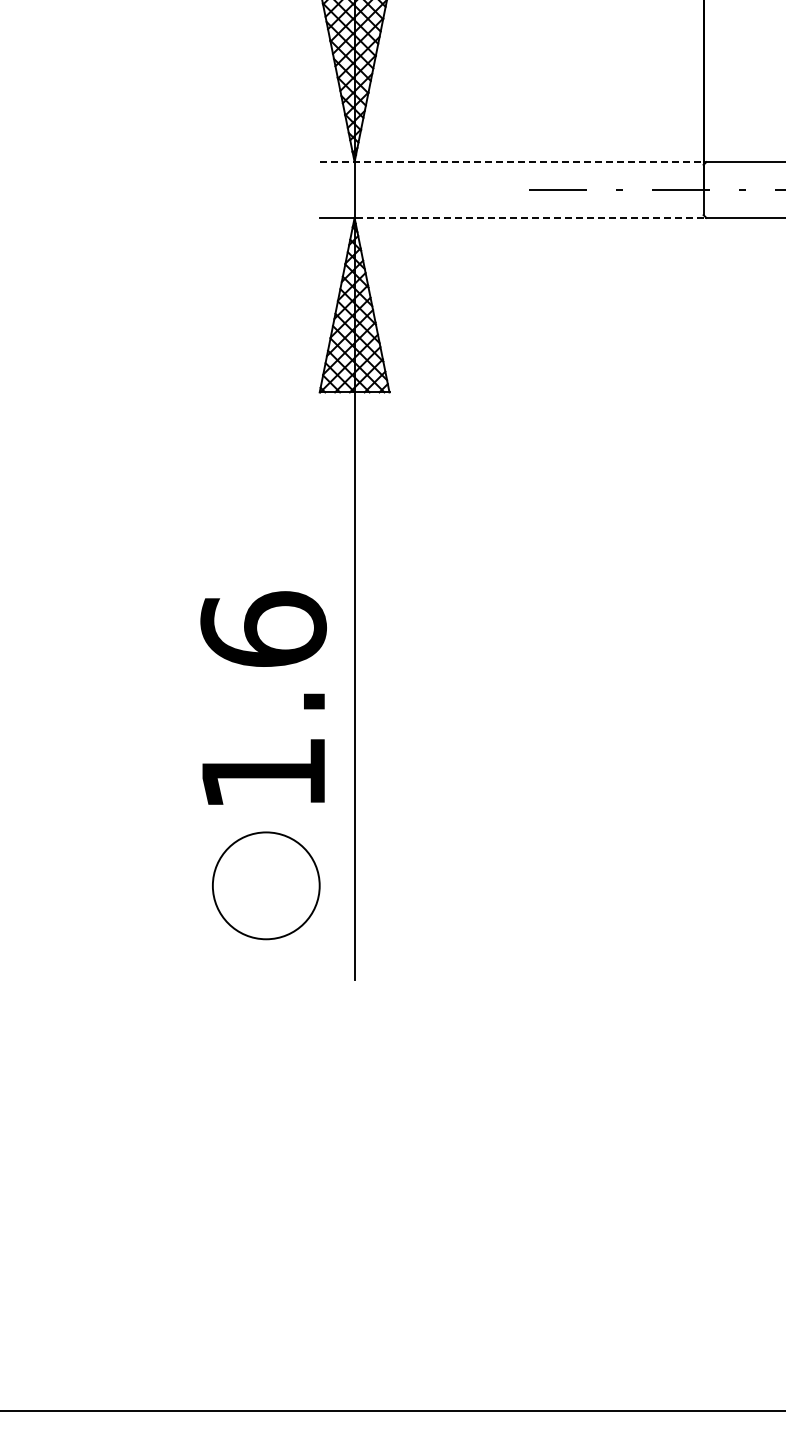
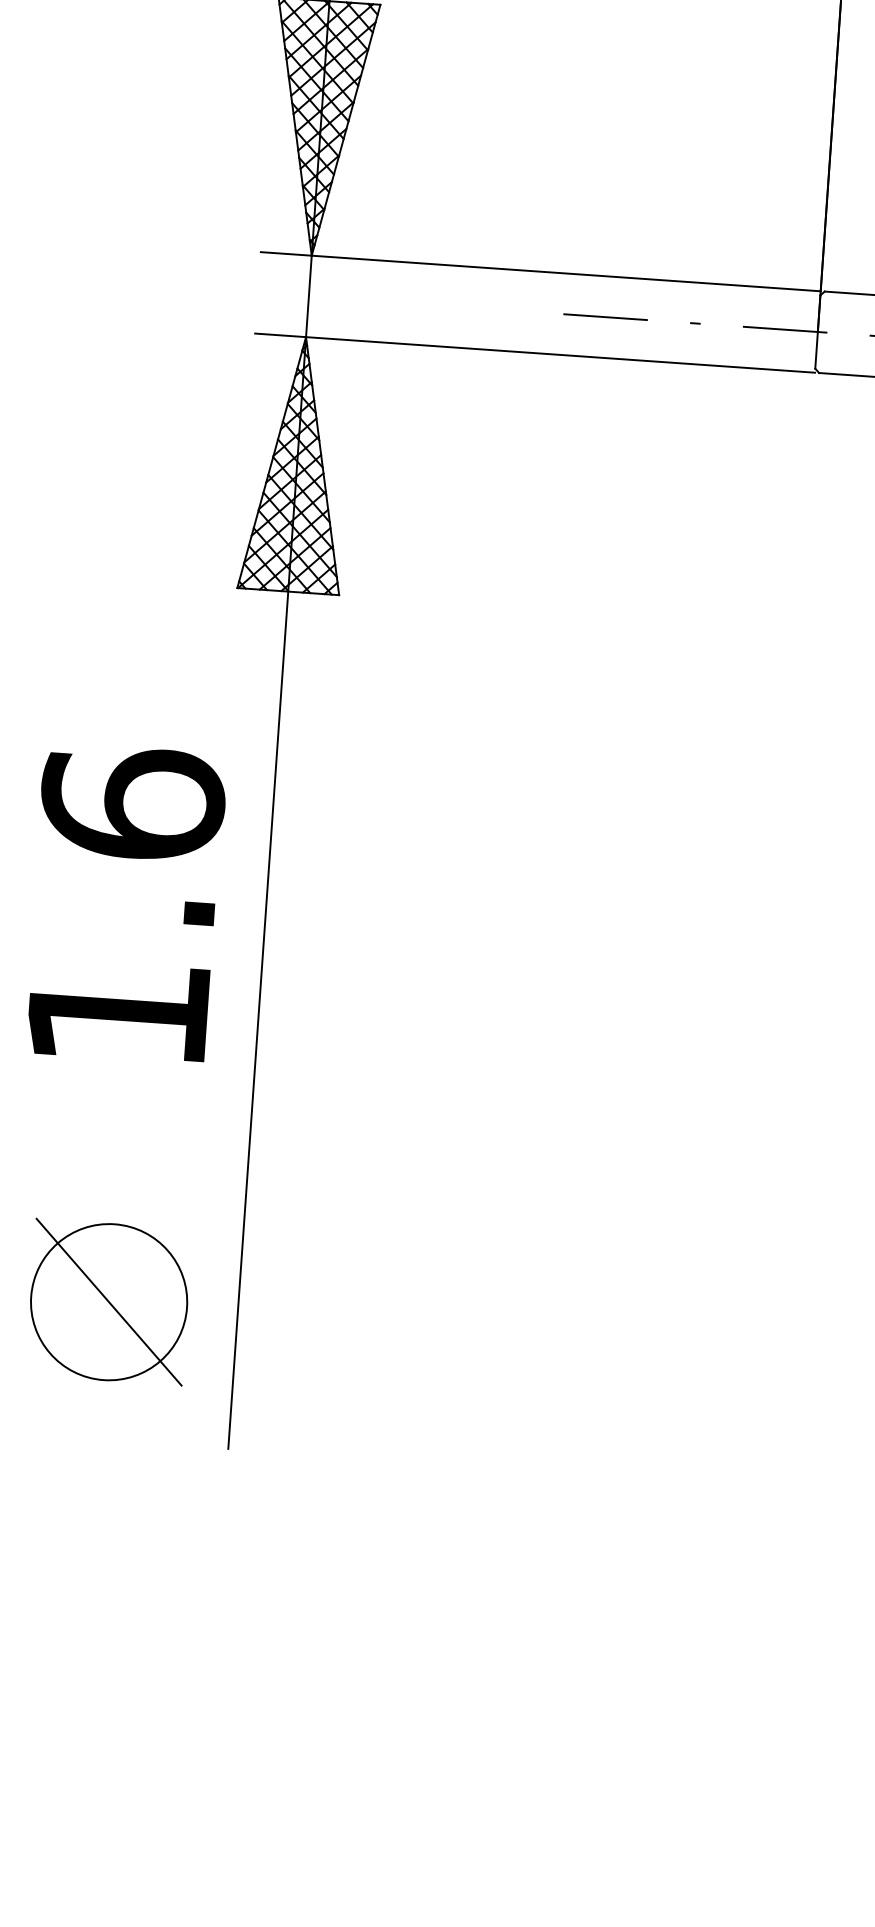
line: (511, 162) -> (540, 272), dashed -> solid
line: (528, 217) -> (559, 354), dashed -> solid
text: (263, 697) -> (125, 902), moved
line: (265, 885) -> (108, 1301), added

